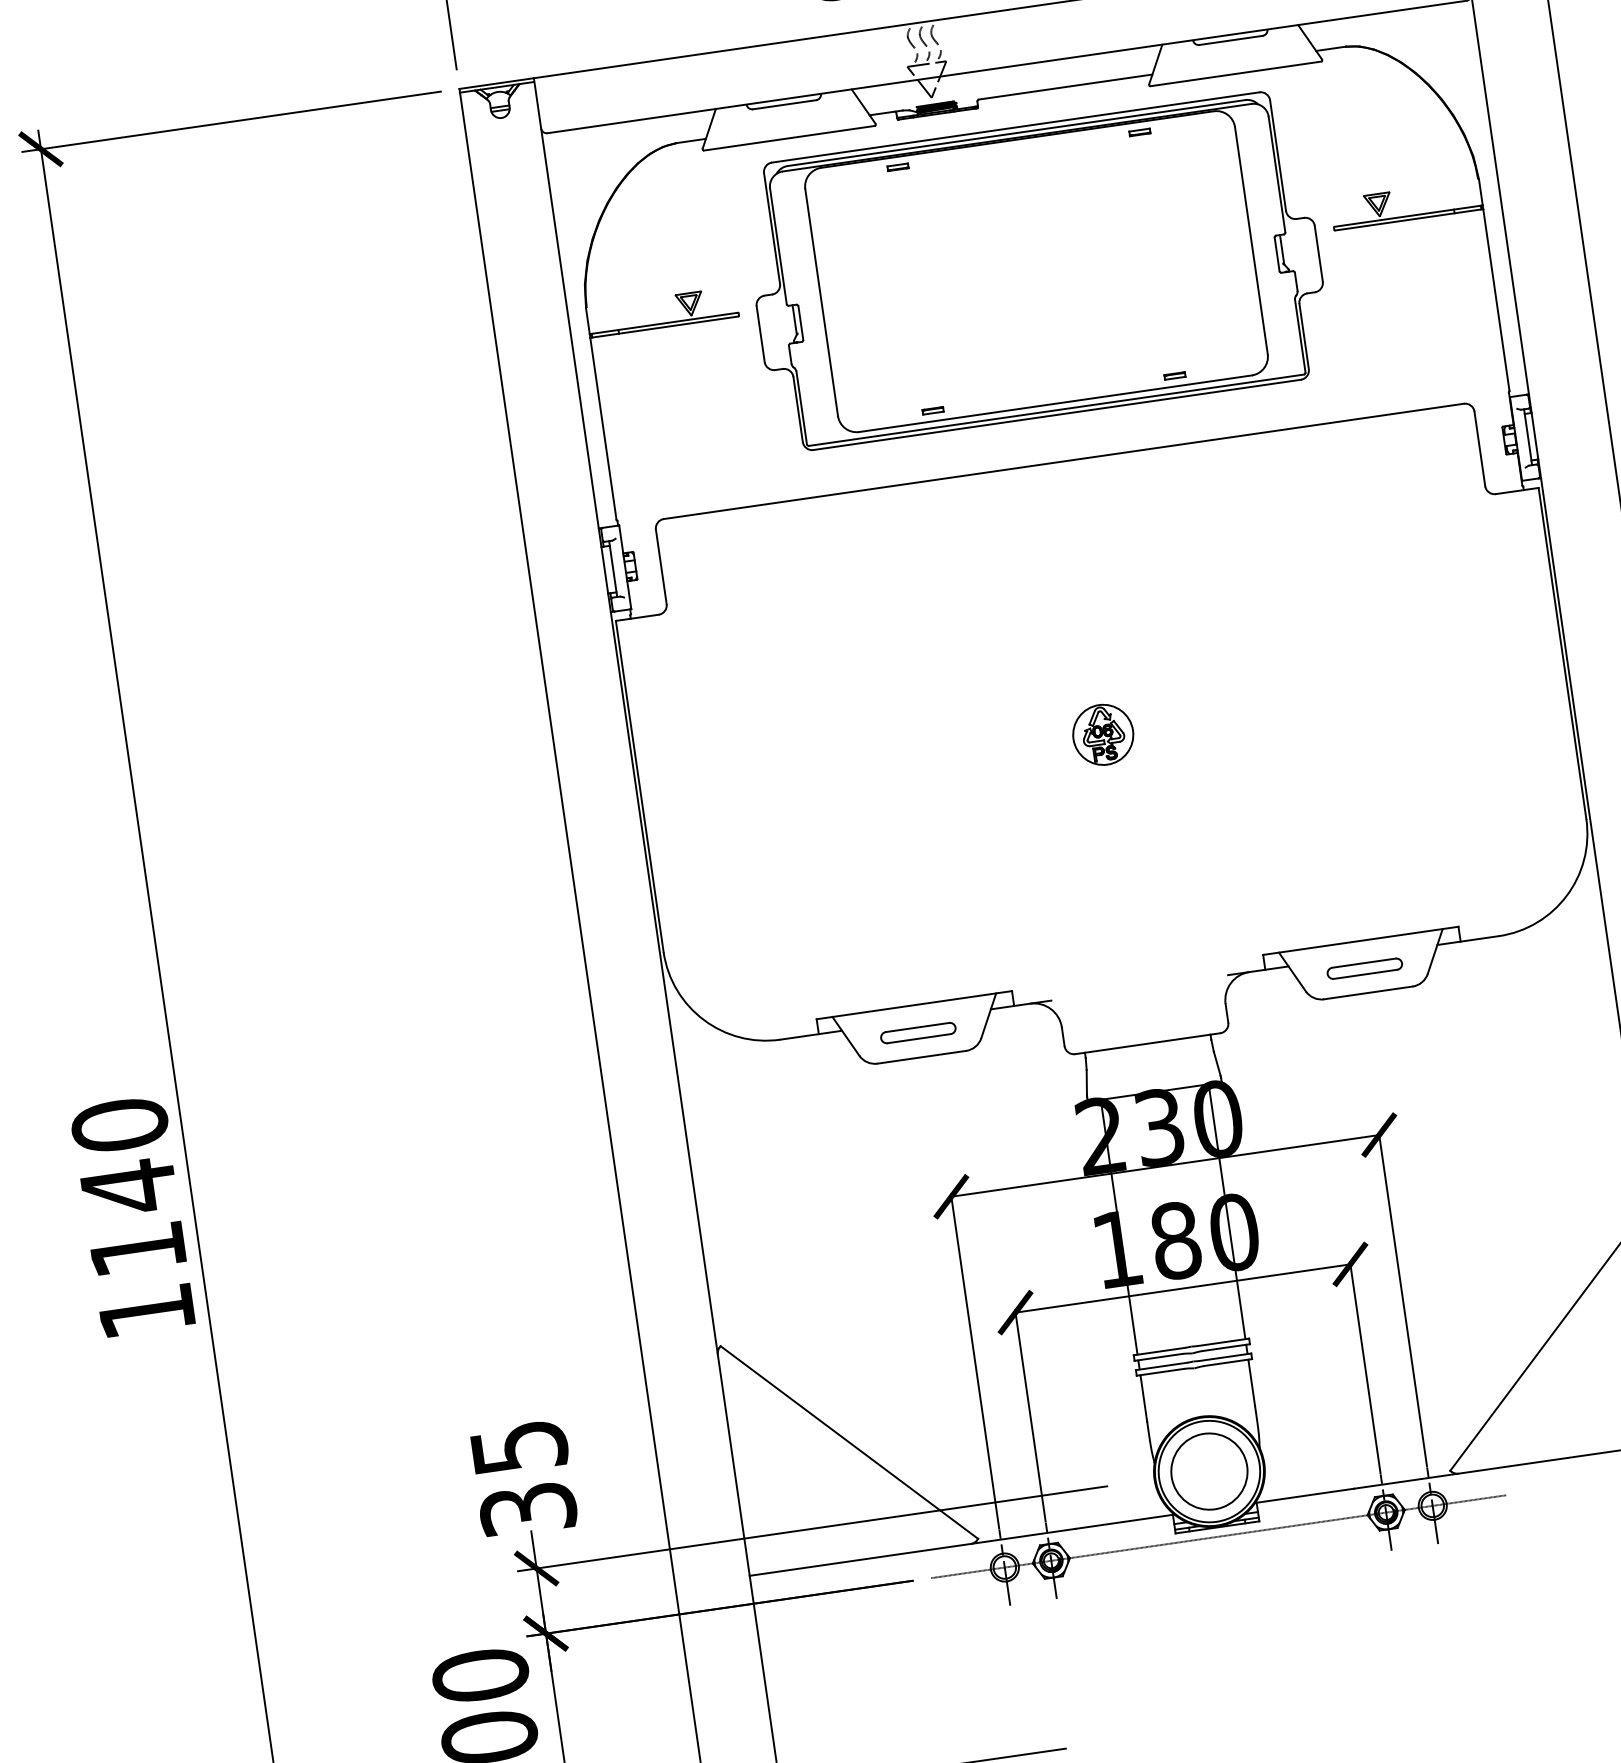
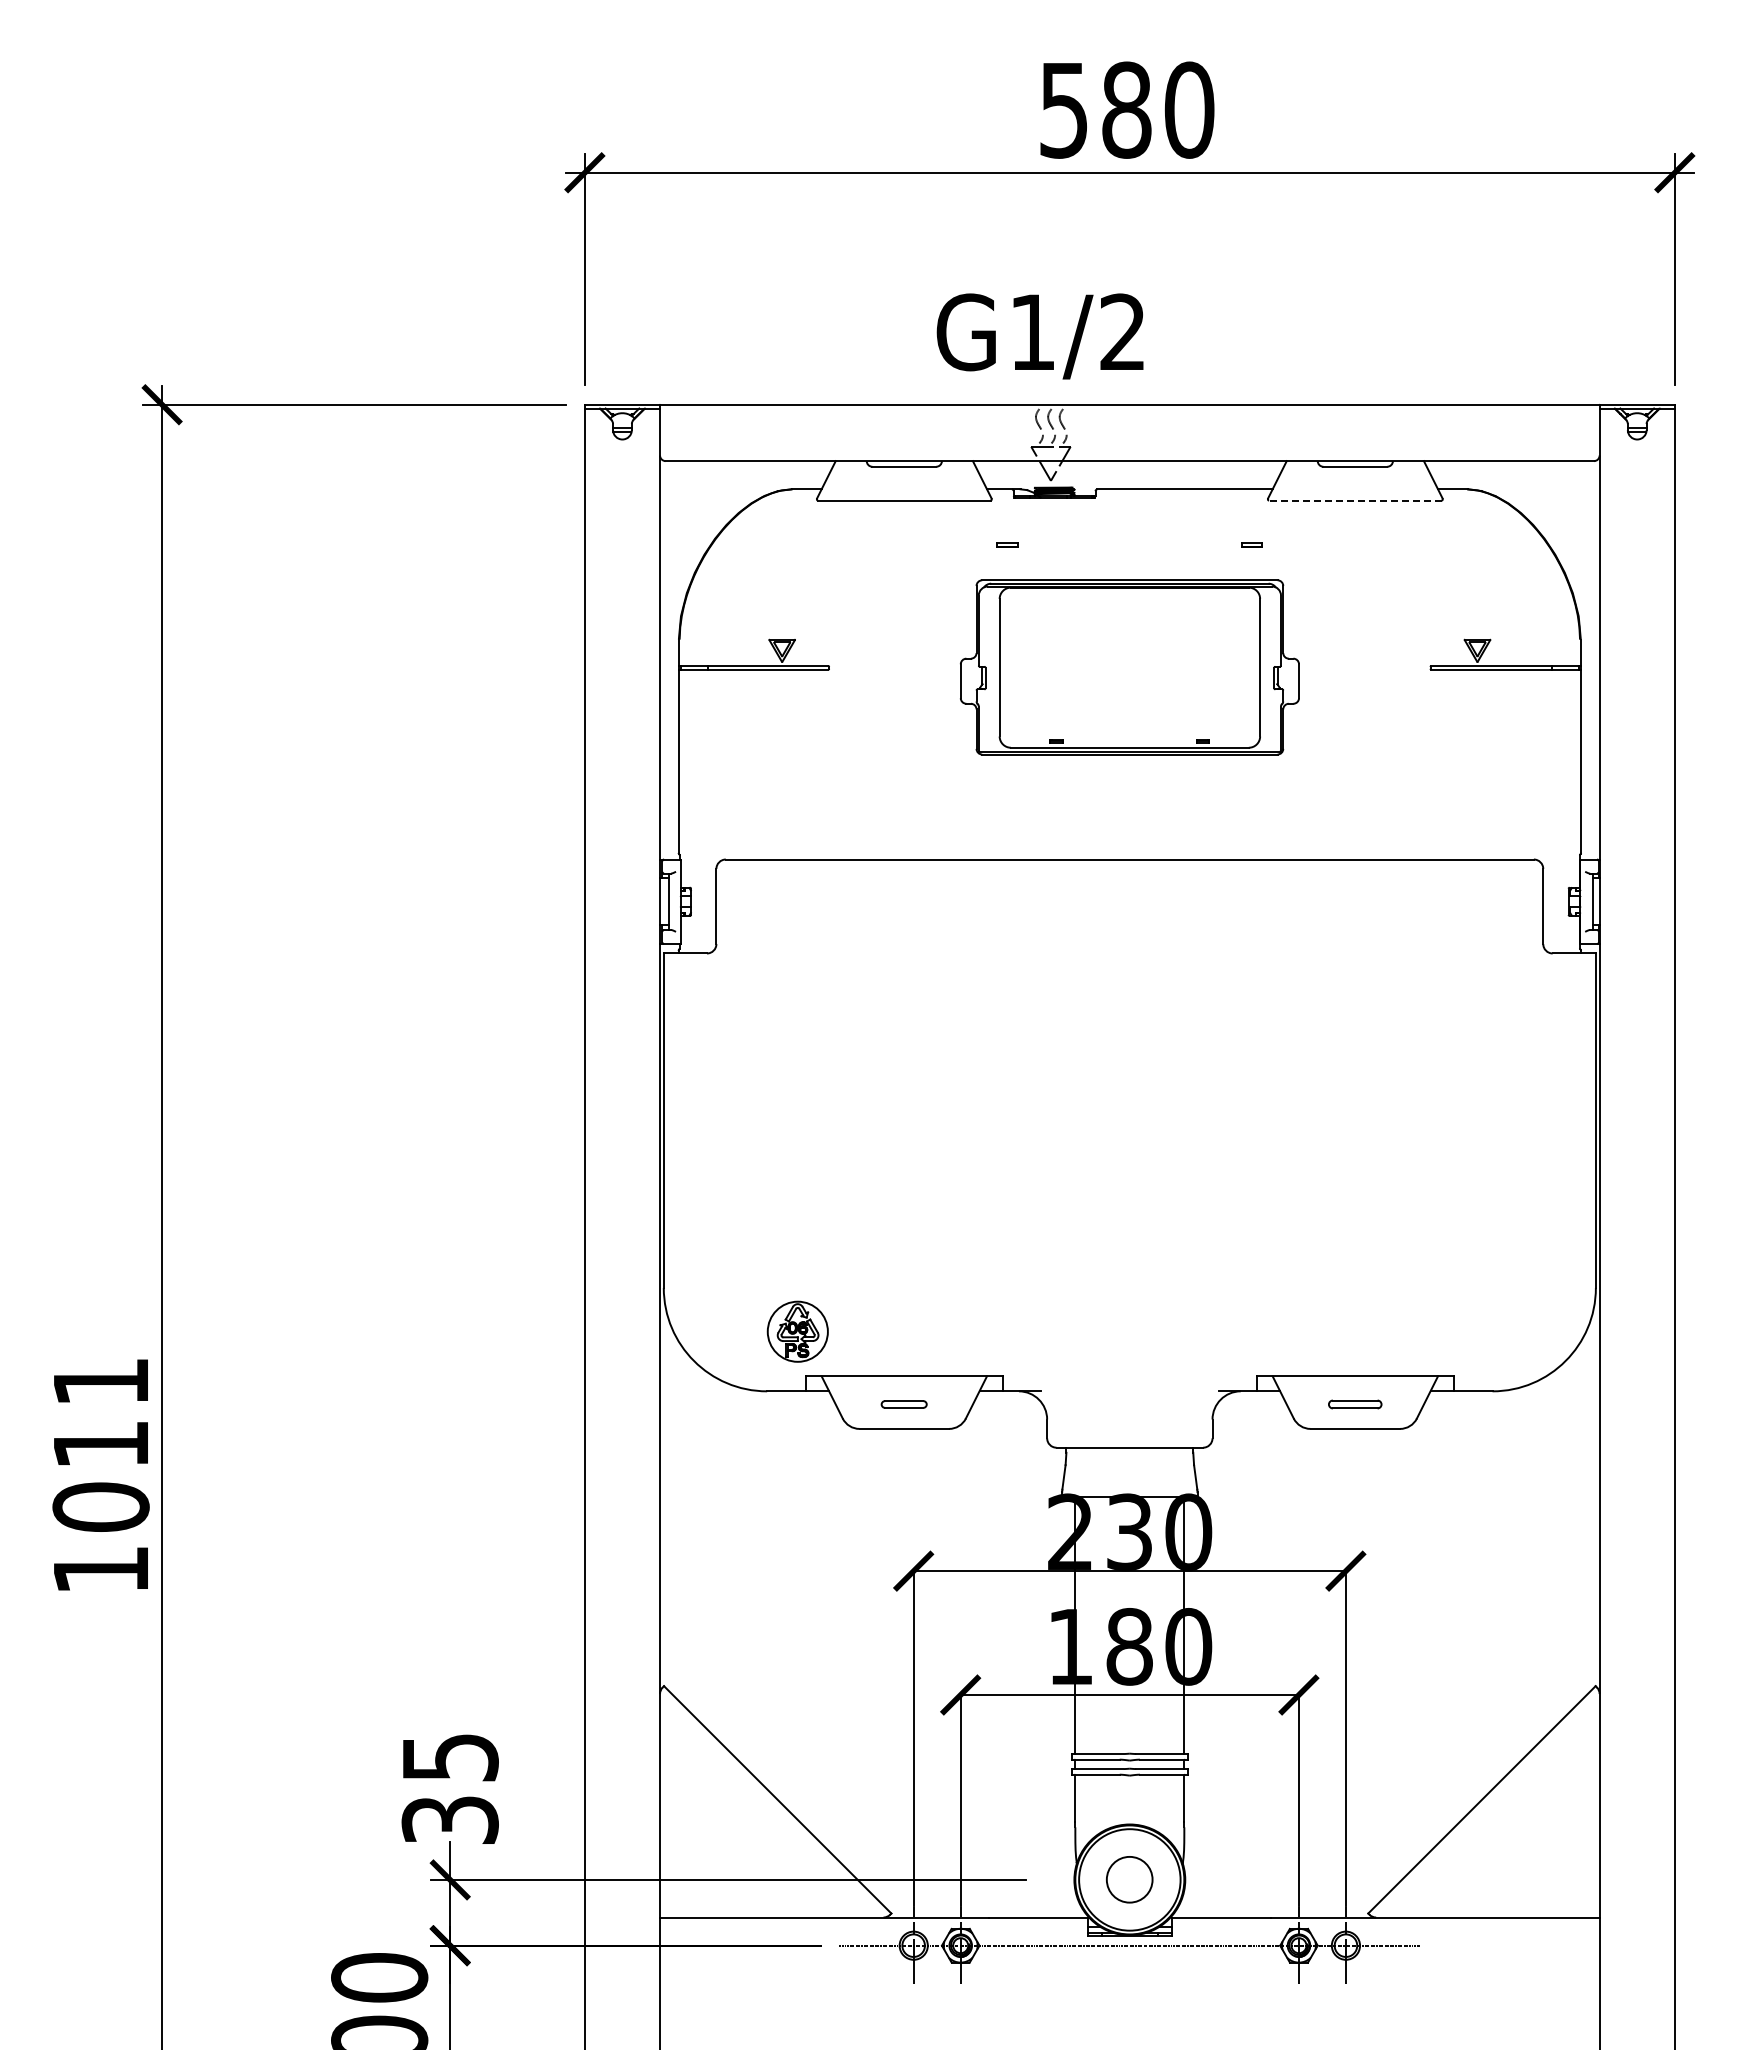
line: (1235, 73) -> (1354, 500), solid -> dashed
part: (1036, 271) -> (1129, 667), size x0.6
part: (1102, 734) -> (797, 1331), moved
part: (1364, 968) -> (1354, 1404), size x0.7
part: (917, 1033) -> (903, 1404), size x0.6
text: (128, 1187) -> (100, 1444), 1140 -> 1011
circle: (1209, 1471) -> (1129, 1879), size x0.6

